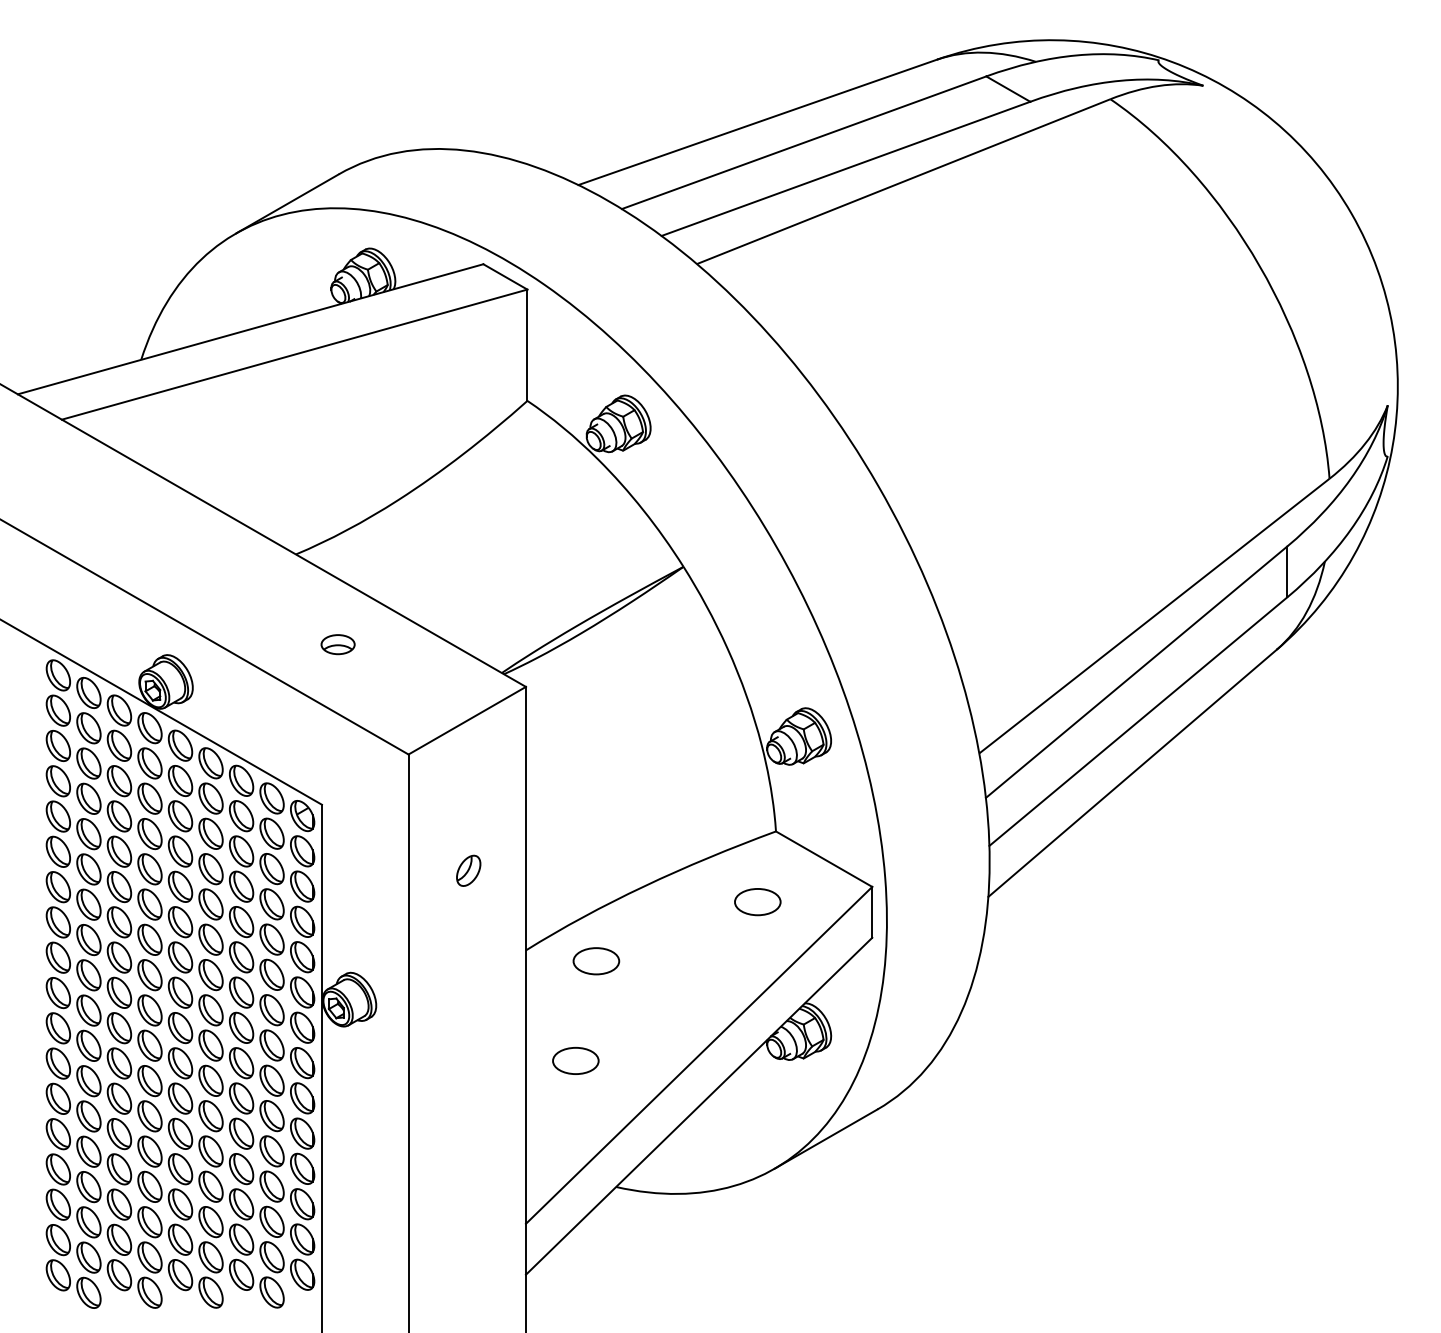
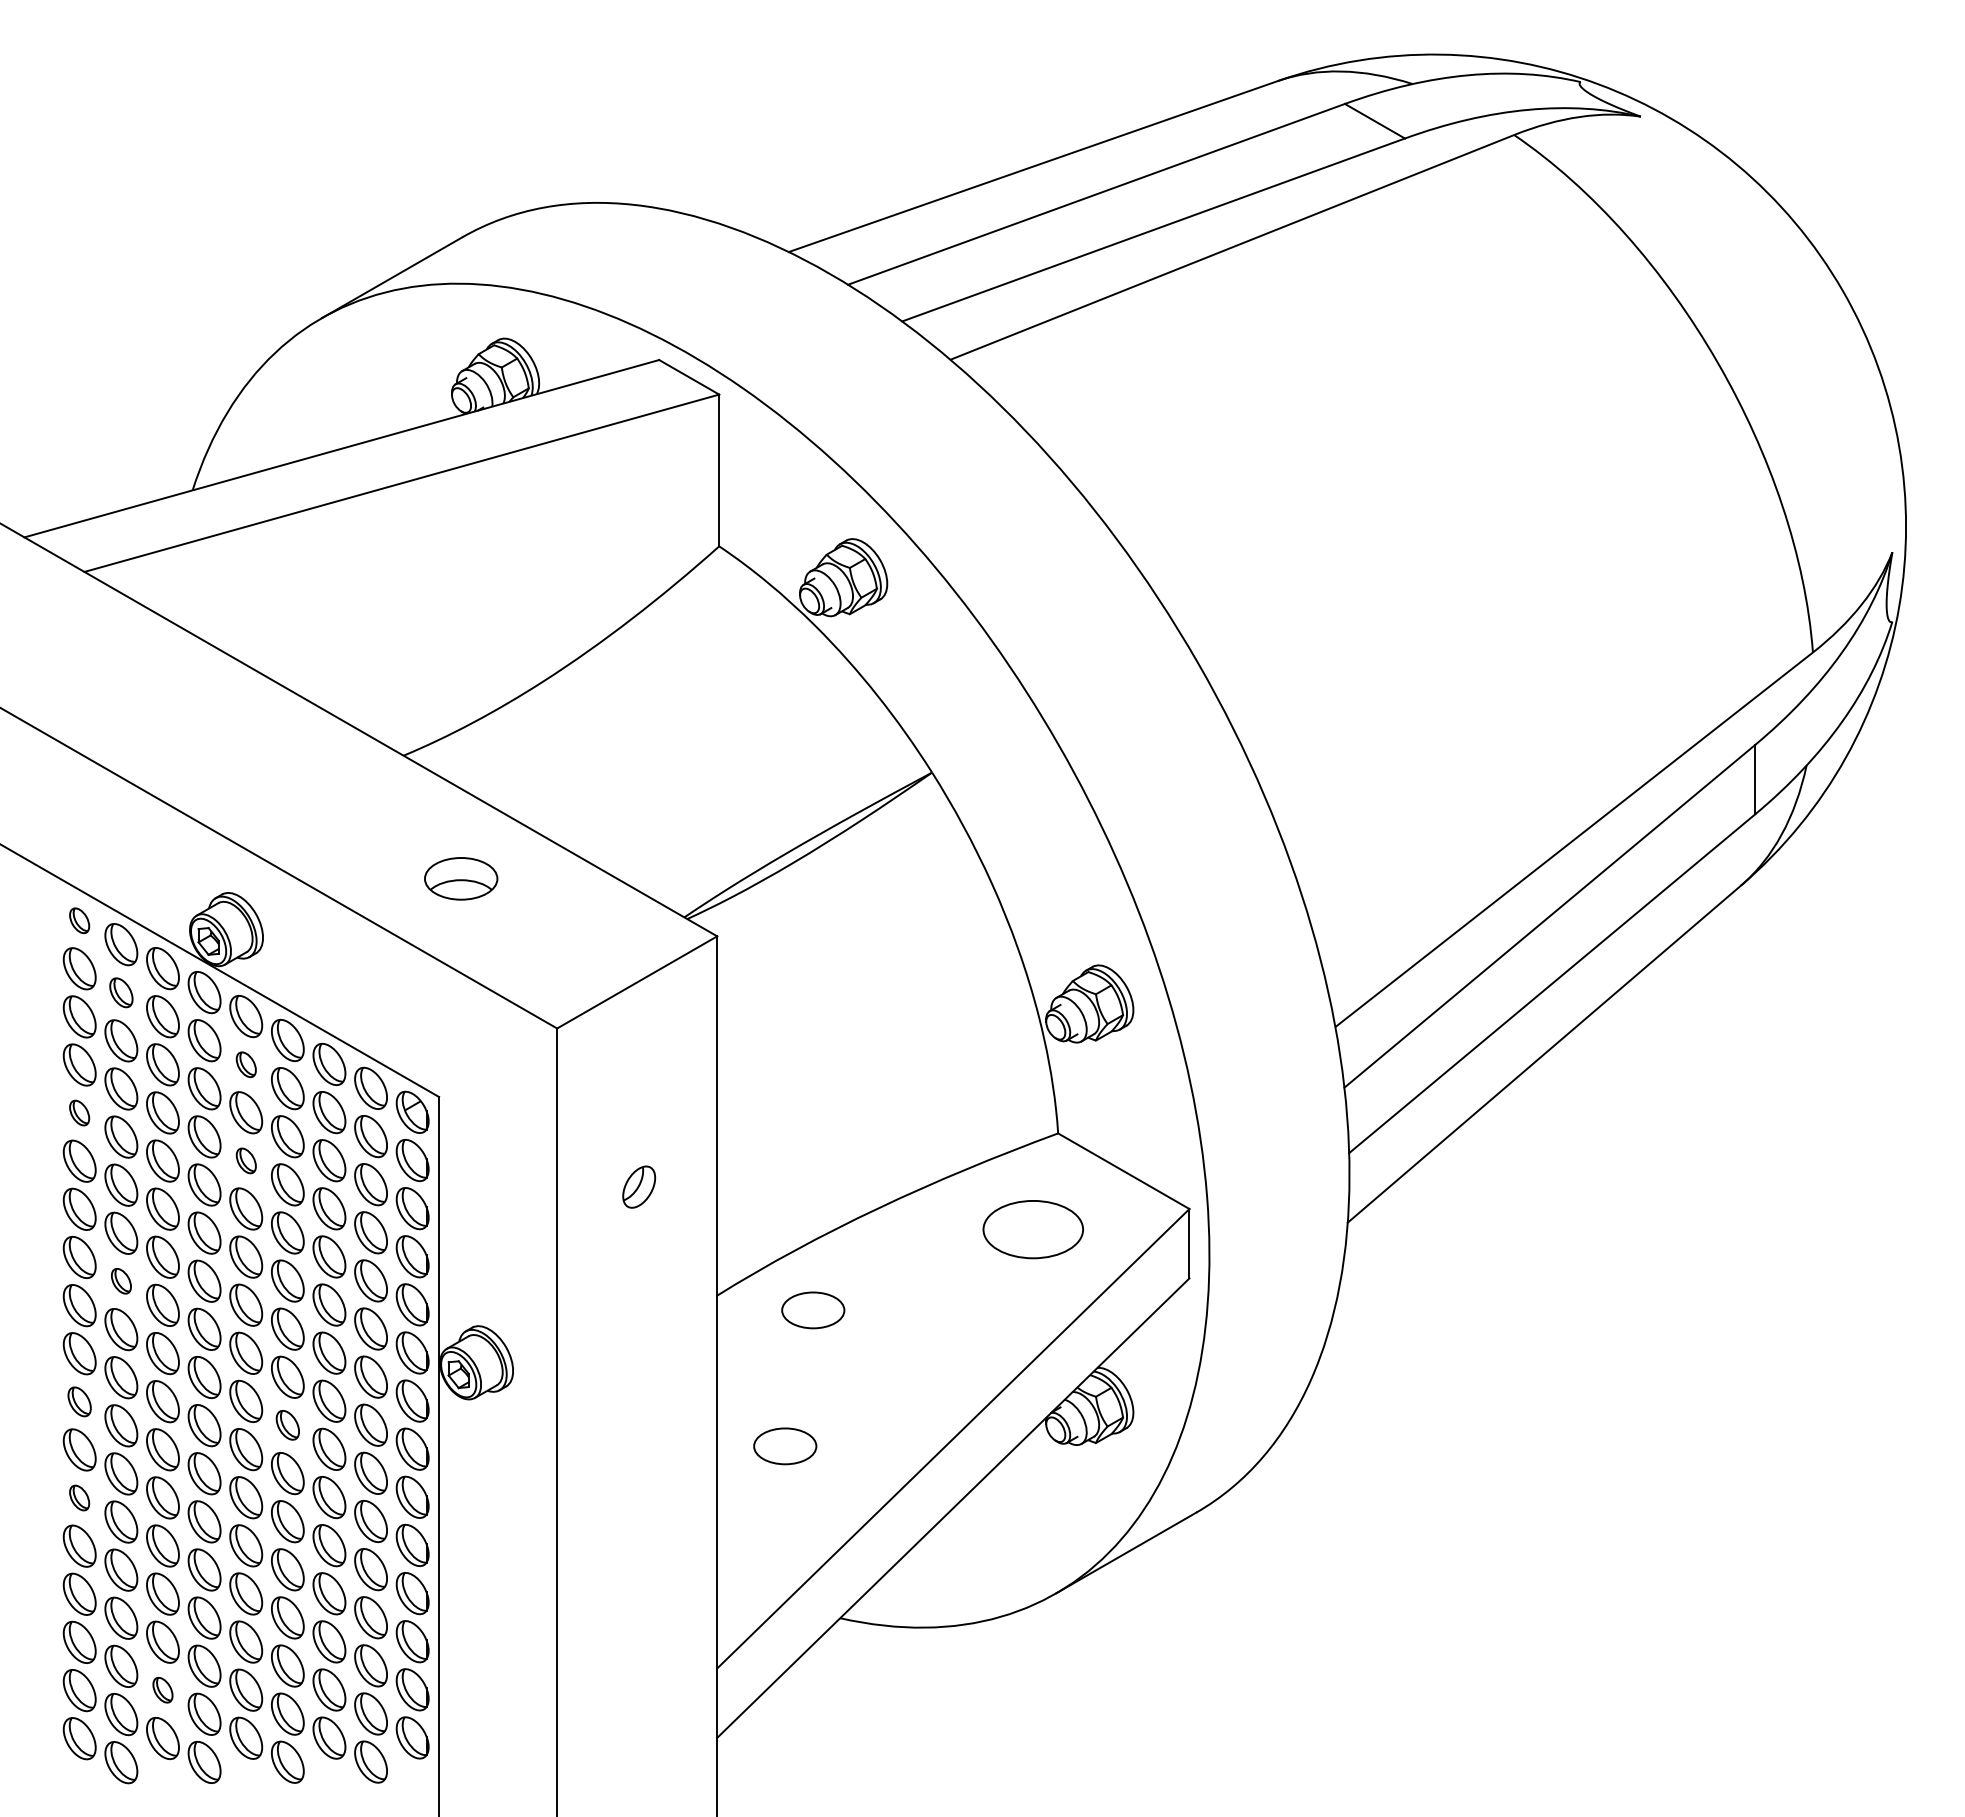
part: (337, 644) -> (460, 878), size x1.6
part: (58, 675) -> (79, 920), size x0.6
part: (89, 728) -> (121, 992), size x0.7
part: (180, 780) -> (246, 1064), size x0.6
part: (58, 816) -> (79, 1112), size x0.6
part: (180, 851) -> (246, 1160), size x0.6
part: (757, 901) -> (1033, 1229), size x1.6
part: (89, 939) -> (121, 1280), size x0.6
part: (58, 1028) -> (79, 1401), size x0.7
part: (210, 1044) -> (287, 1424), size x0.7
part: (58, 1098) -> (79, 1497), size x0.6
part: (119, 1239) -> (162, 1689), size x0.6

